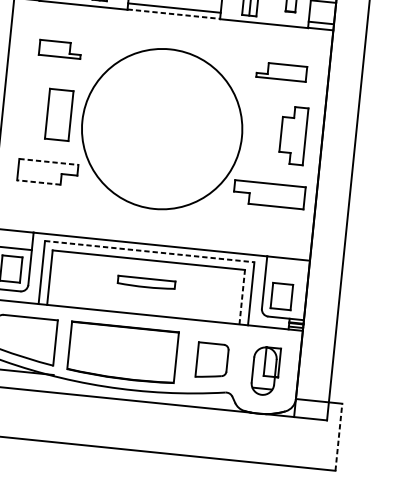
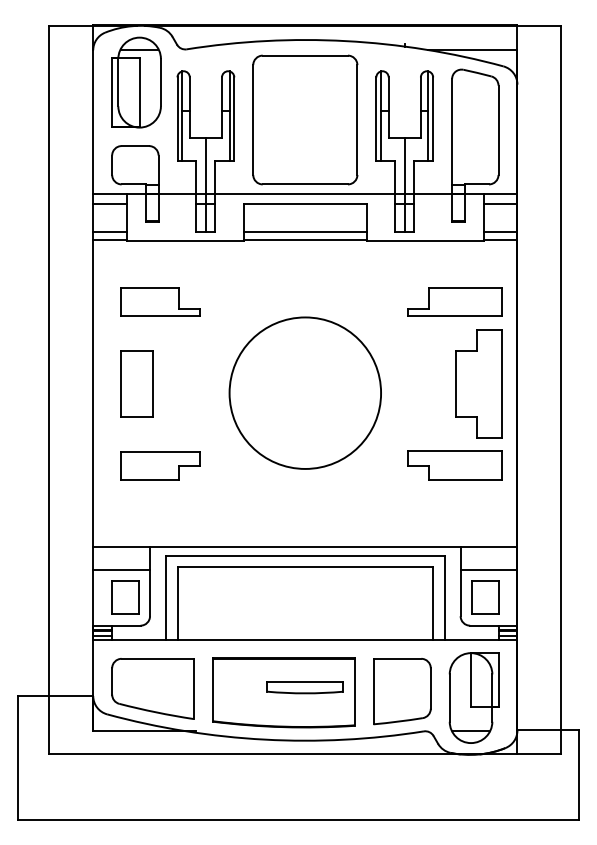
line: (173, 14) -> (305, 240), dashed -> solid
part: (60, 49) -> (160, 301), size x1.43
part: (281, 71) -> (454, 301), size x1.43
part: (58, 114) -> (136, 383), moved
circle: (162, 128) -> (305, 392), size x0.71
part: (293, 135) -> (478, 383), size x1.43
line: (49, 162) -> (161, 451), dashed -> solid
line: (39, 182) -> (150, 479), dashed -> solid
line: (149, 251) -> (305, 556), dashed -> solid
line: (286, 275) -> (488, 569), added
part: (145, 282) -> (304, 687), moved
line: (242, 297) -> (433, 603), dashed -> solid
part: (212, 360) -> (402, 691), size x1.43
part: (265, 370) -> (473, 697), size x1.43
line: (339, 437) -> (579, 775), dashed -> solid

